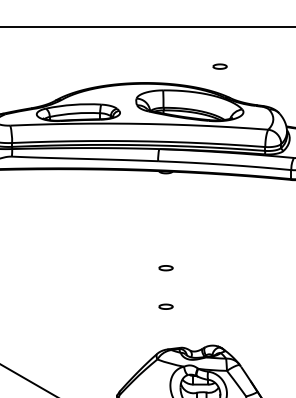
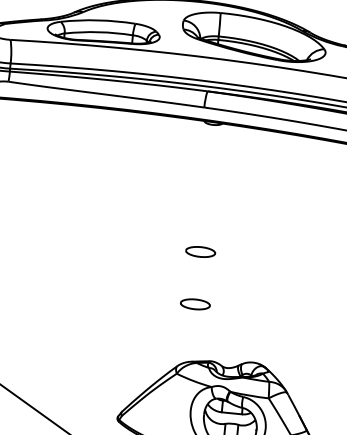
part: (165, 268) -> (199, 252), size x1.6
part: (165, 306) -> (194, 303), size x1.6

